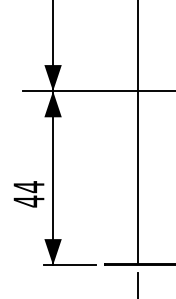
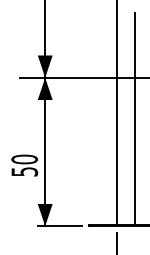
line: (158, 138) -> (135, 118), added
text: (28, 194) -> (24, 165), 44 -> 50

